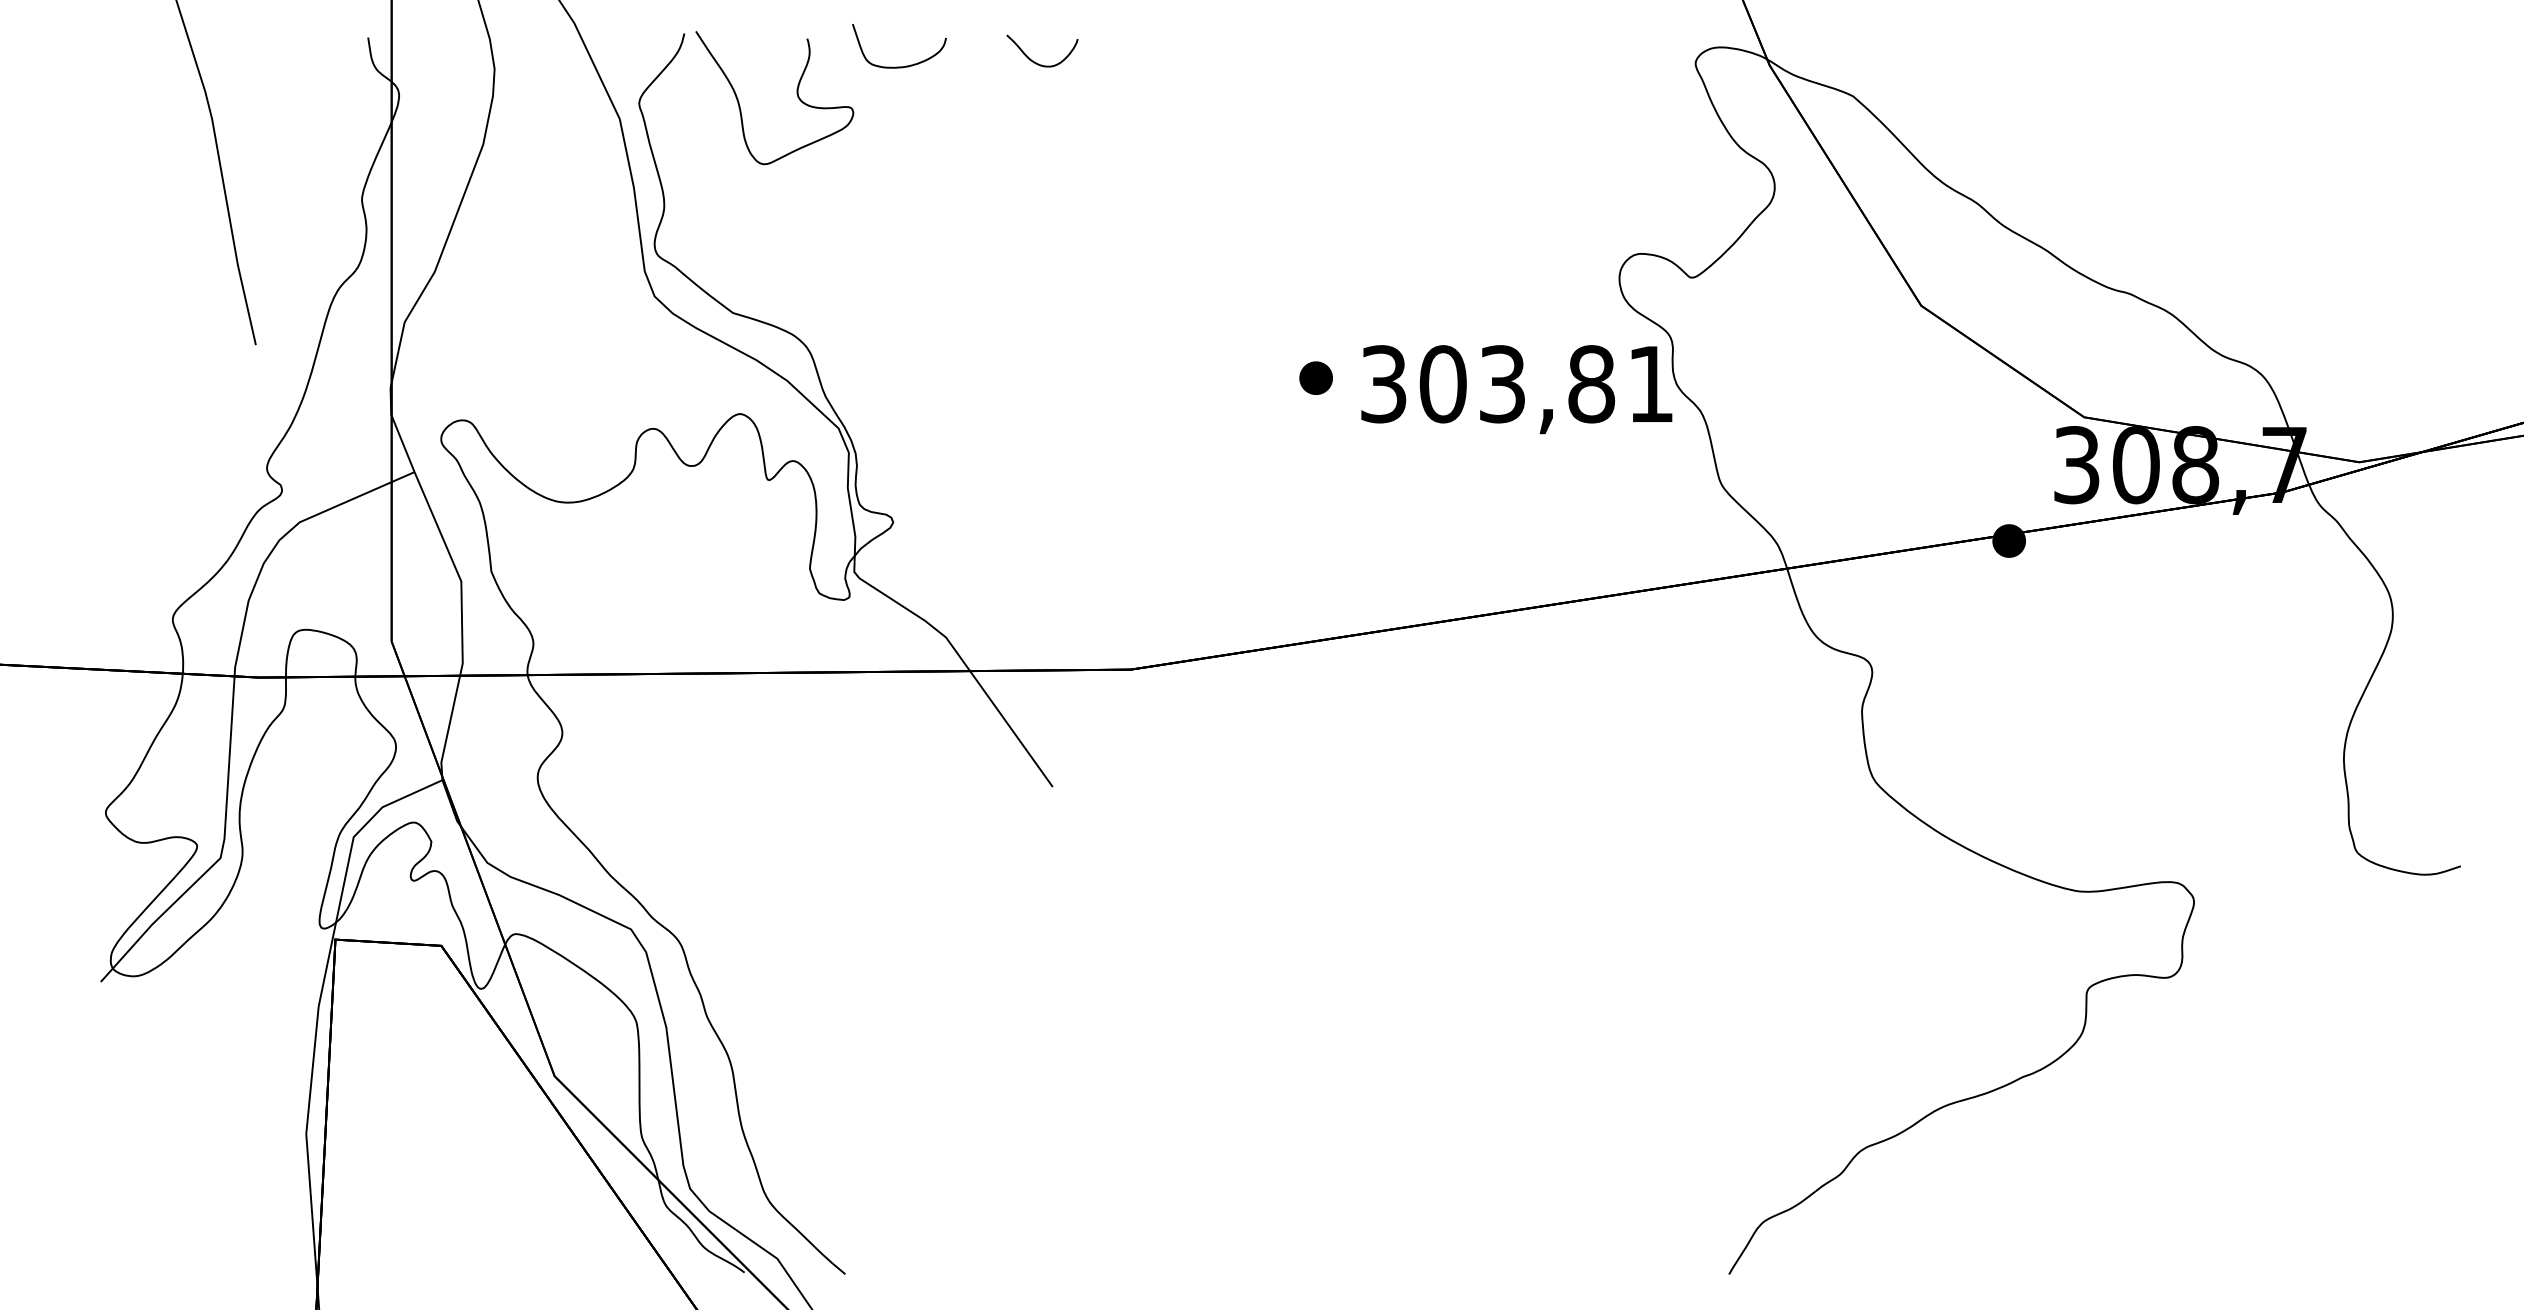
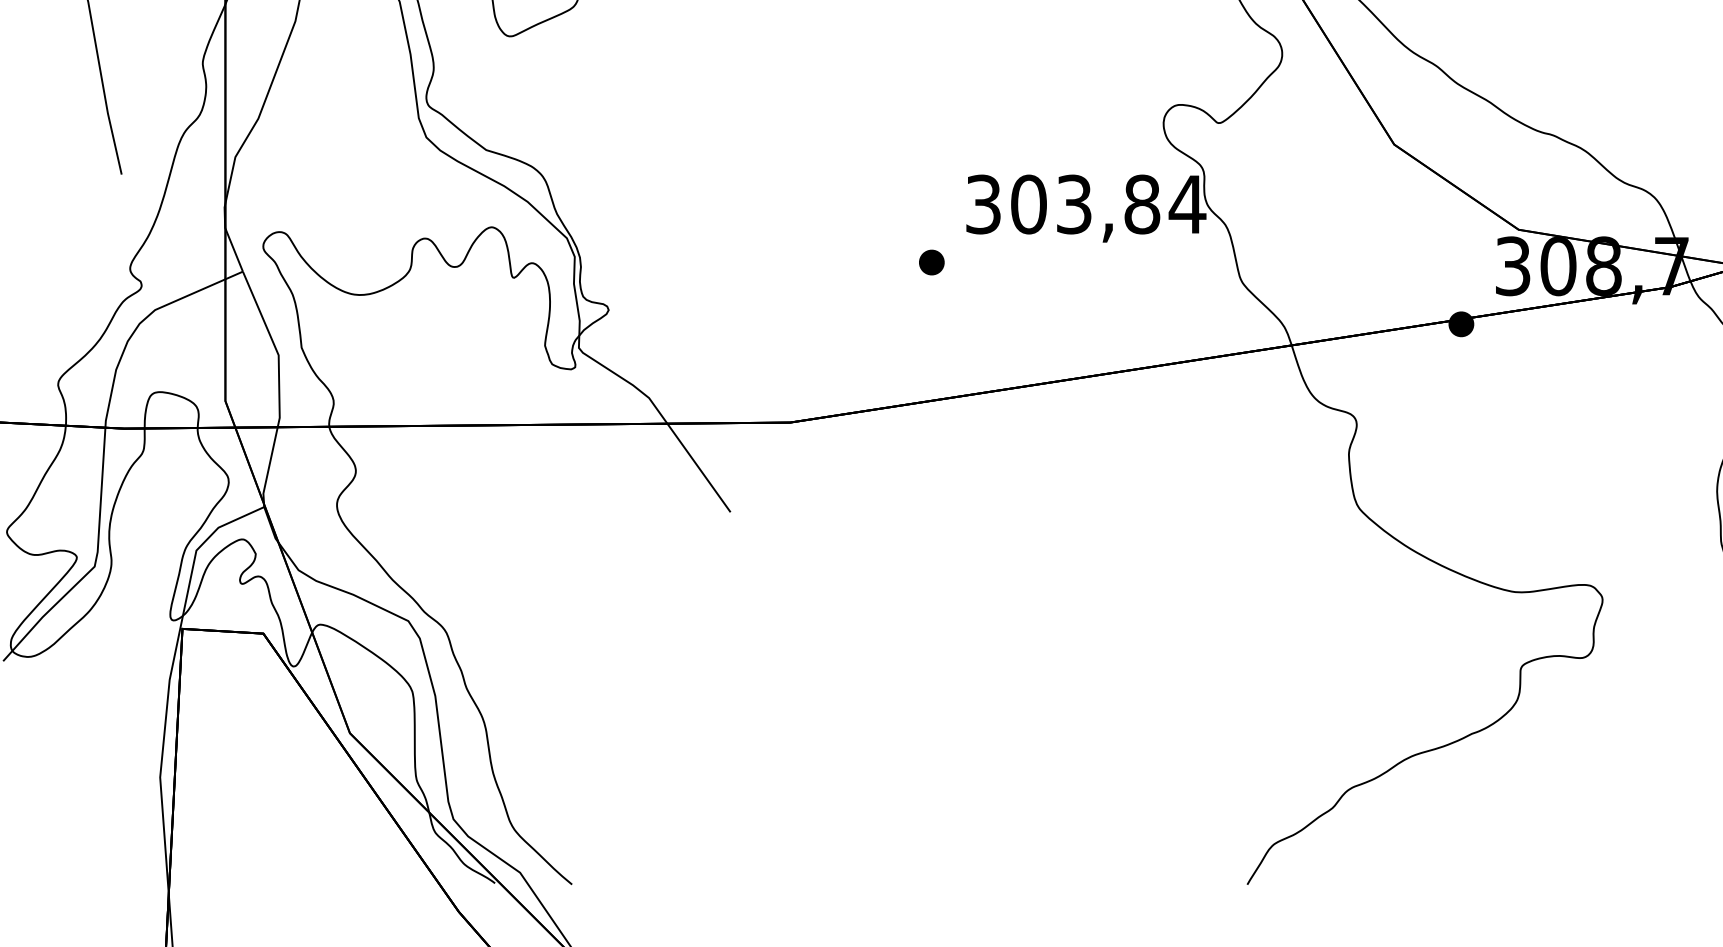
part: (1315, 377) -> (931, 262), moved
text: (1650, 383) -> (1187, 203), 303,81 -> 303,84

